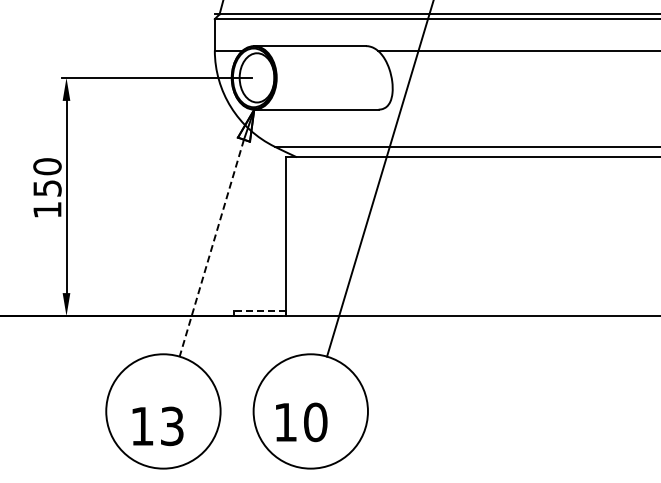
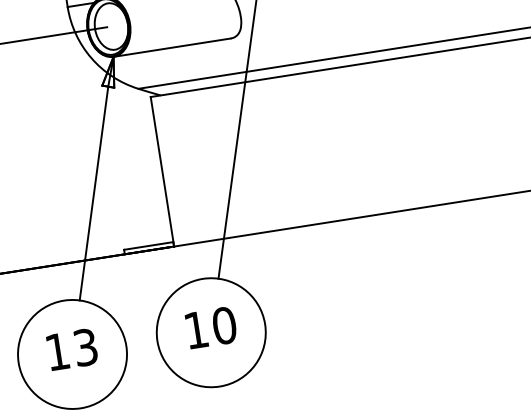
line: (211, 248) -> (93, 193), dashed -> solid
line: (259, 311) -> (148, 246), dashed -> solid
text: (301, 422) -> (211, 327), moved
text: (157, 426) -> (71, 349), moved

